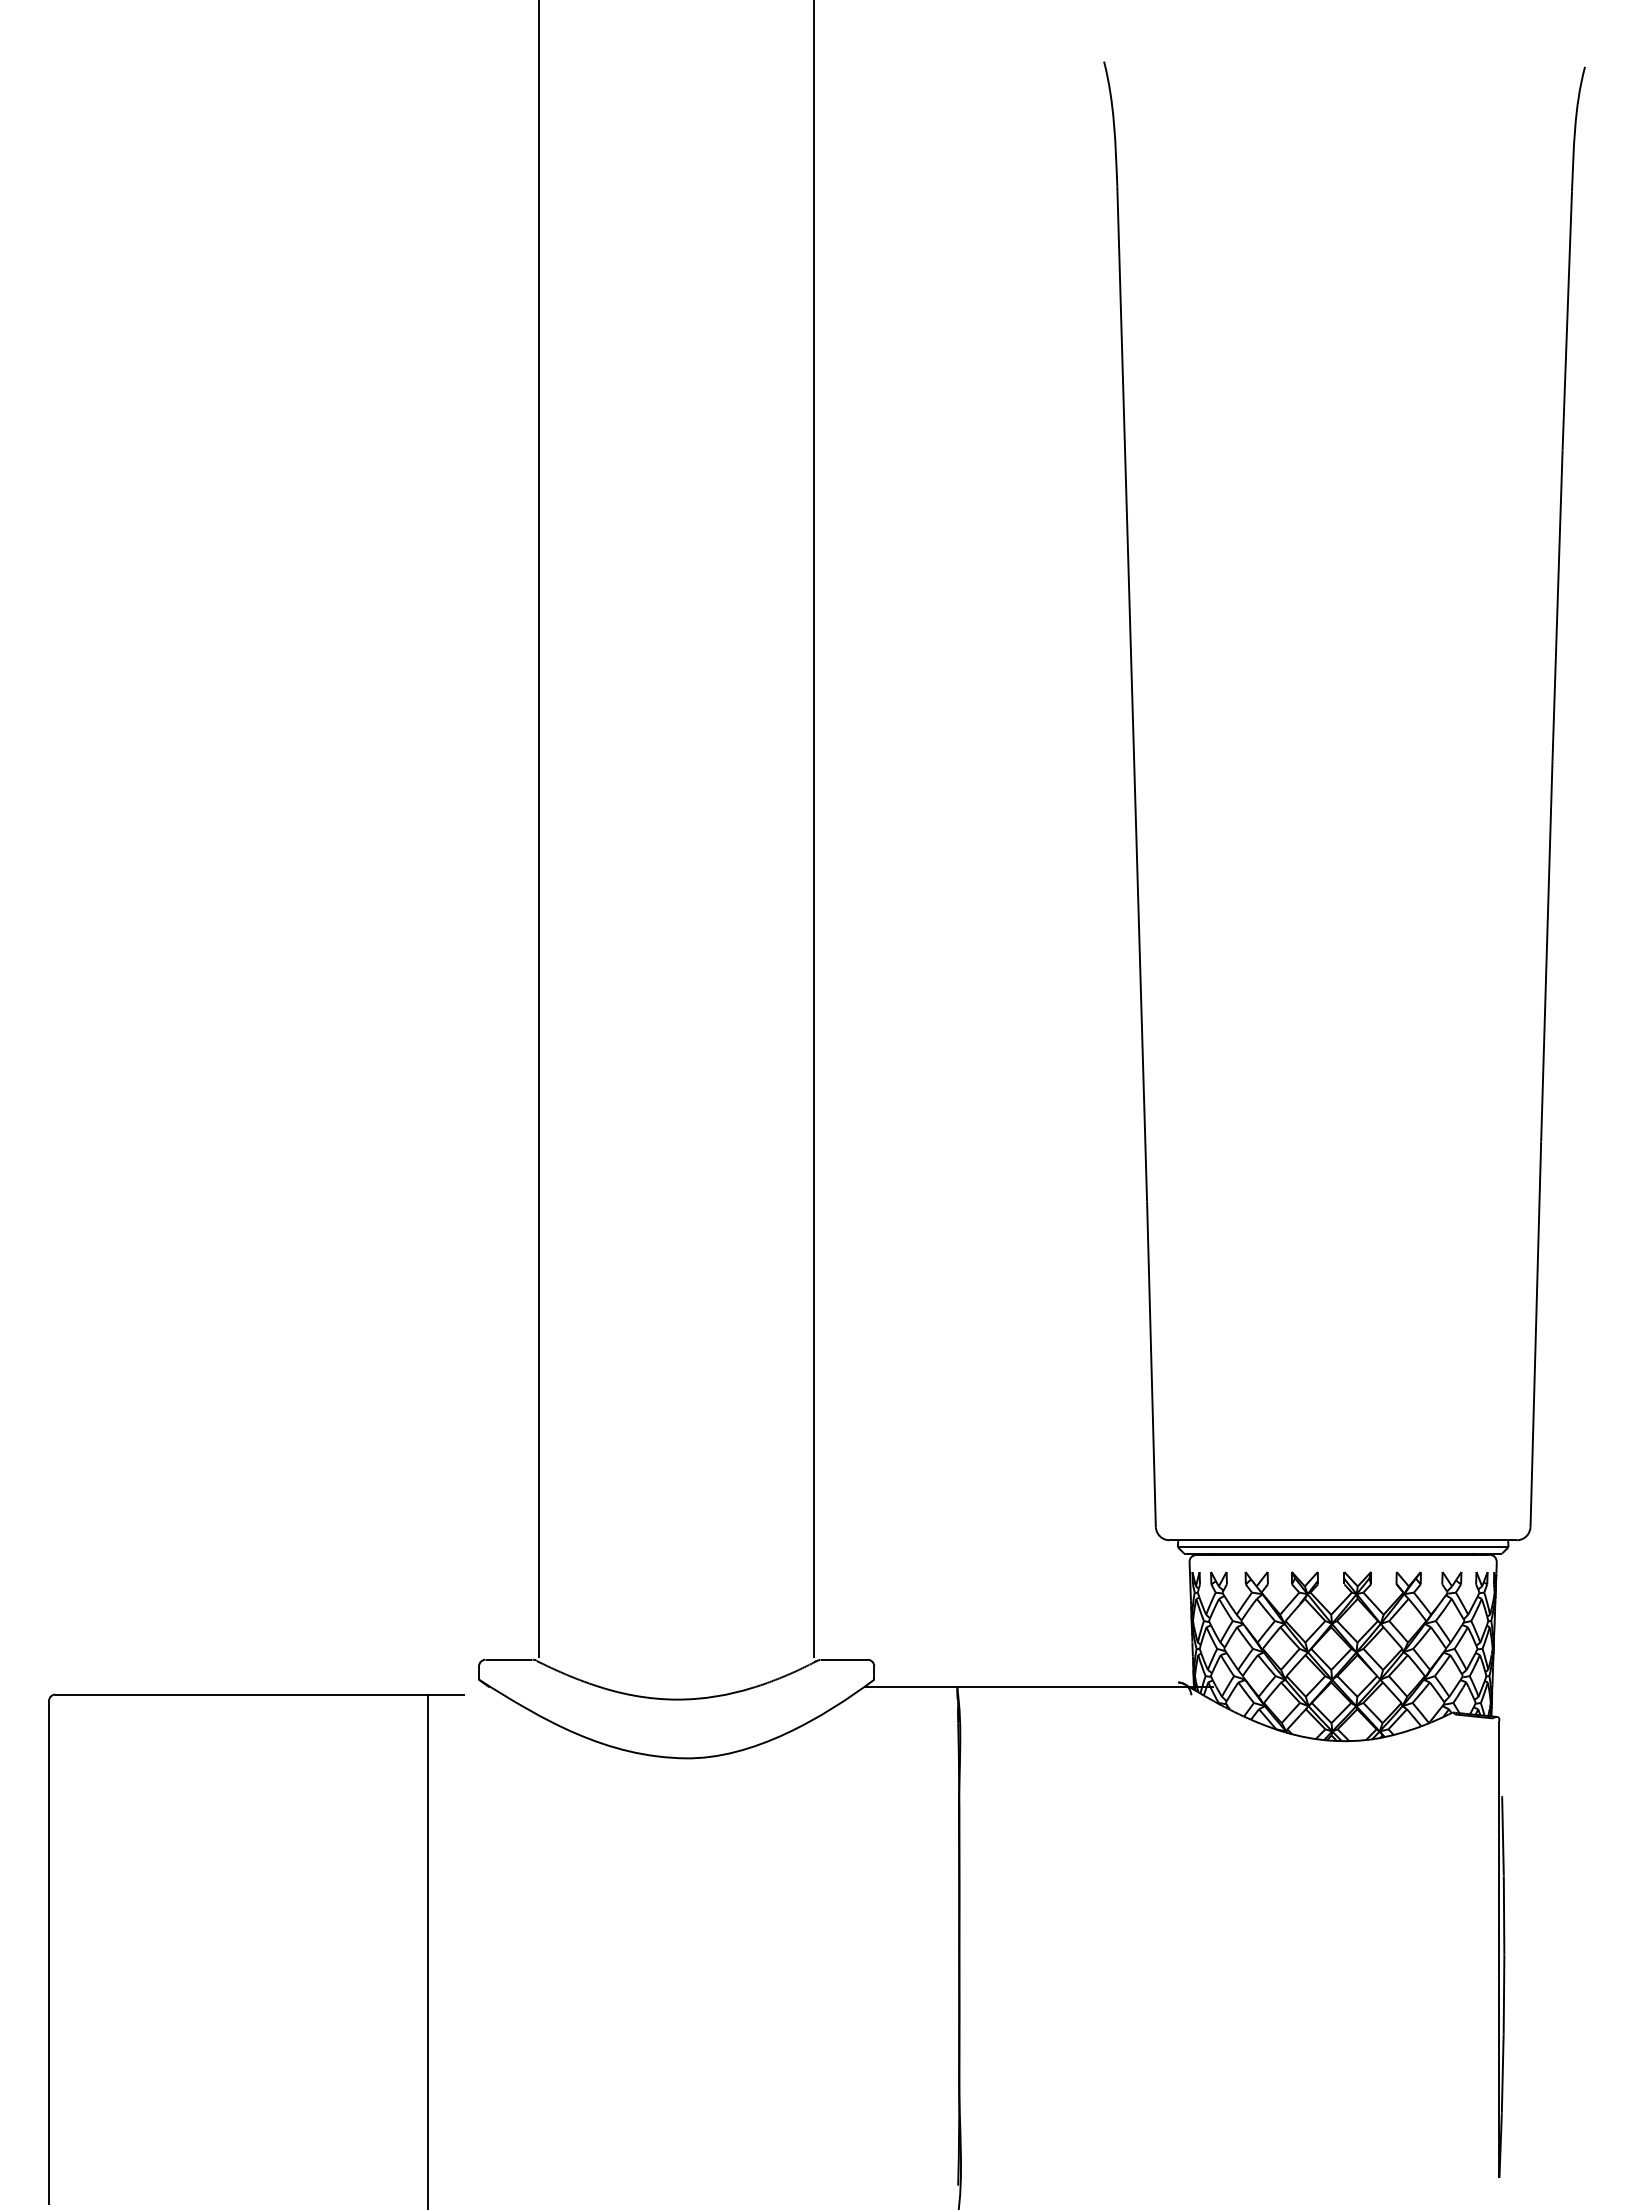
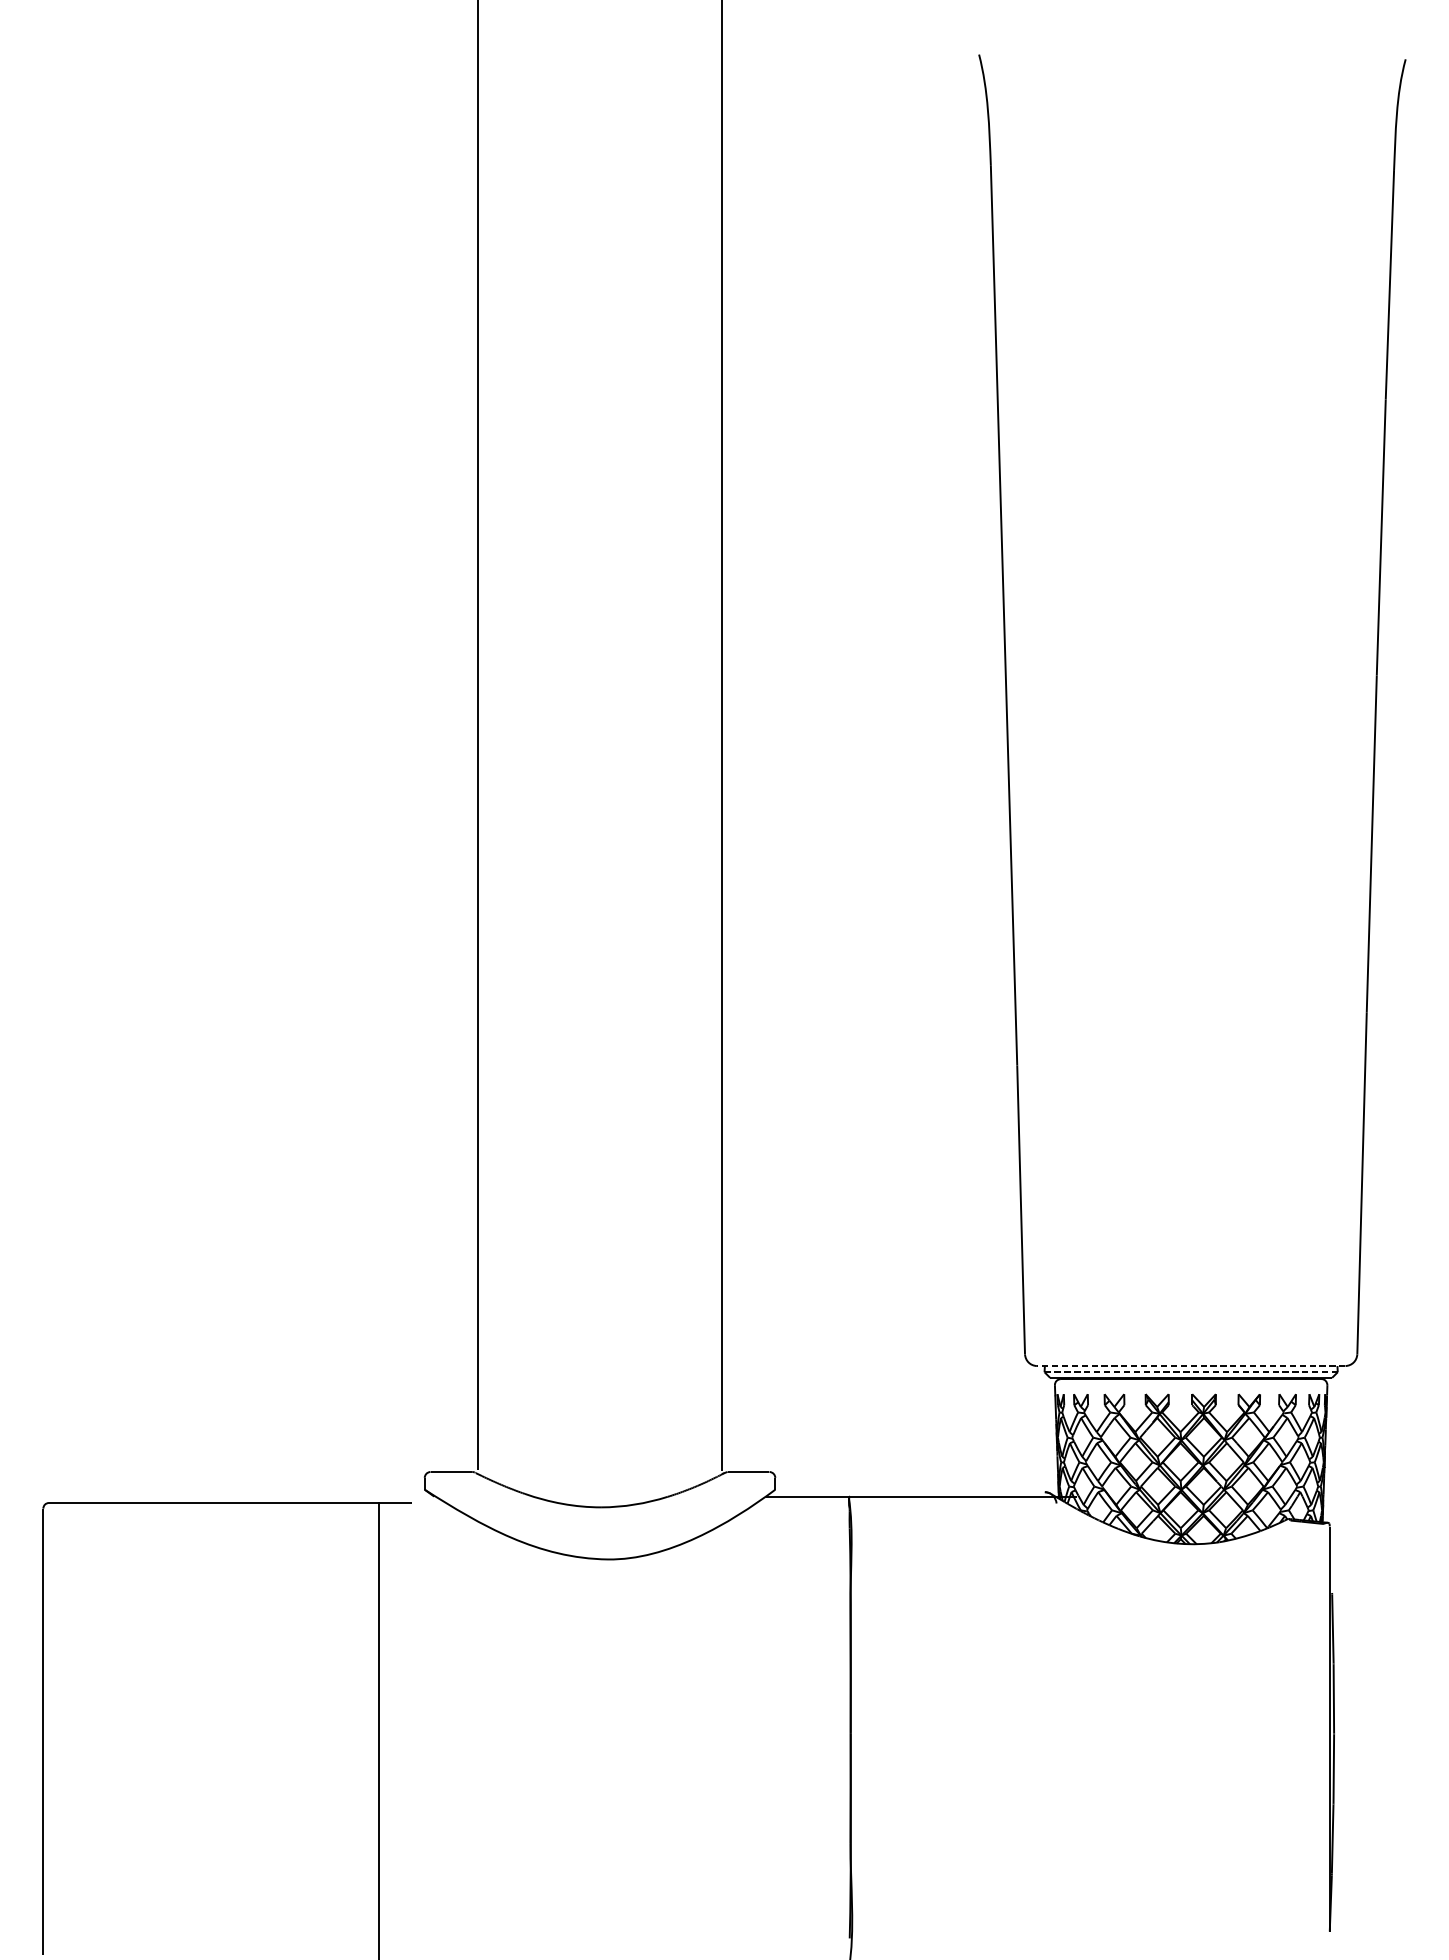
line: (1343, 1540) -> (1191, 1366), solid -> dashed
line: (1343, 1547) -> (1191, 1372), solid -> dashed

